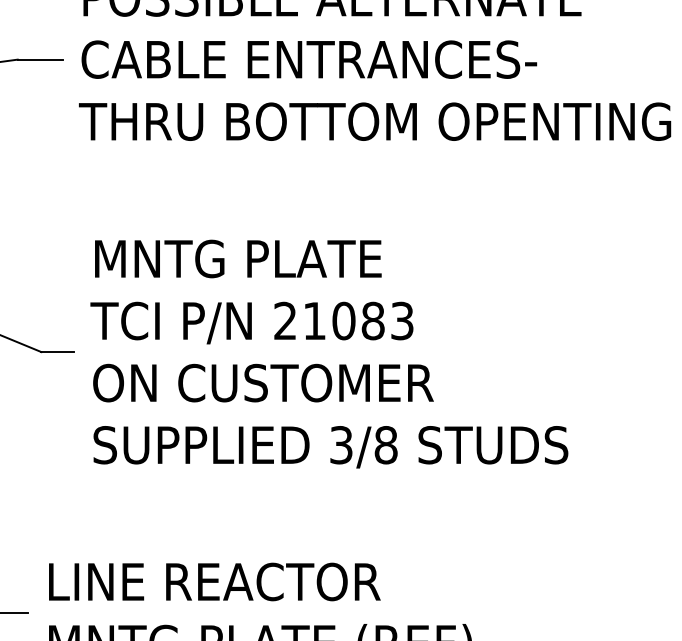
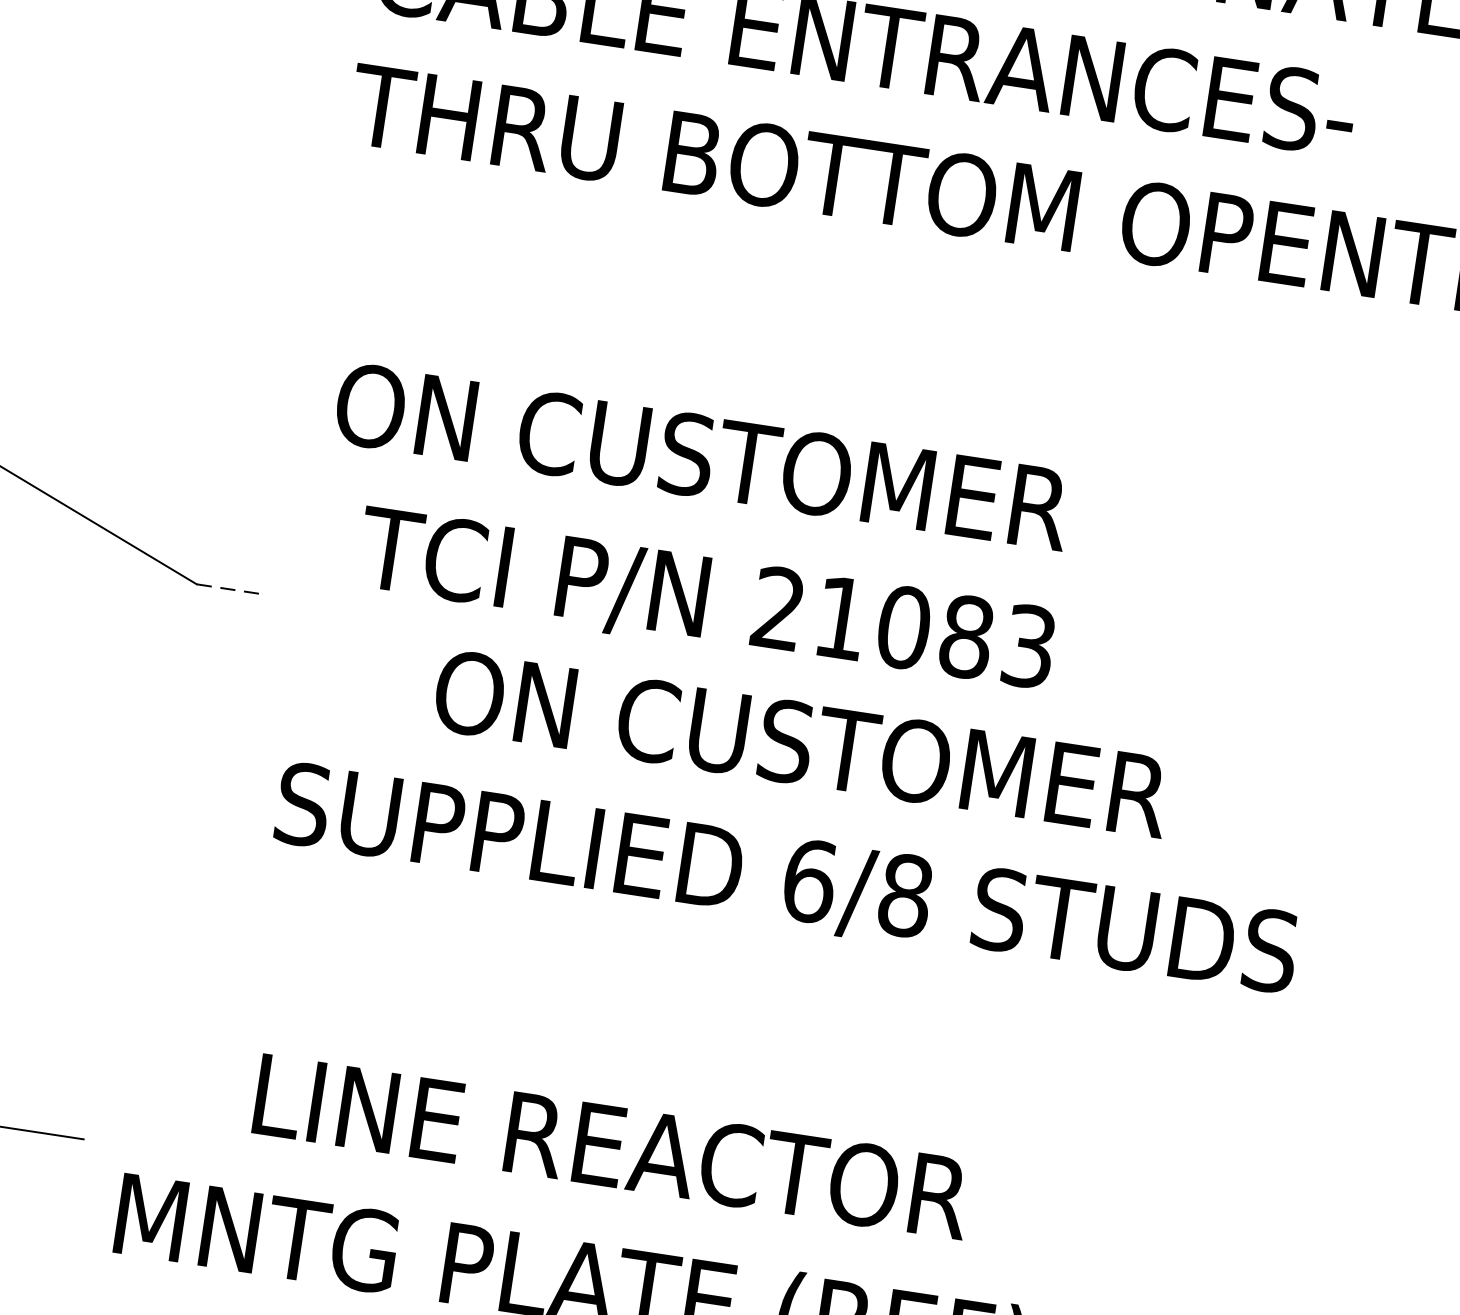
text: (263, 258) -> (703, 455), MNTG PLATE -> ON CUSTOMER
text: (251, 322) -> (705, 600), moved
line: (58, 352) -> (233, 590), solid -> dashed
text: (263, 382) -> (802, 742), moved
text: (341, 445) -> (809, 881), 3/8 -> 6/8
text: (214, 581) -> (611, 1145), moved

